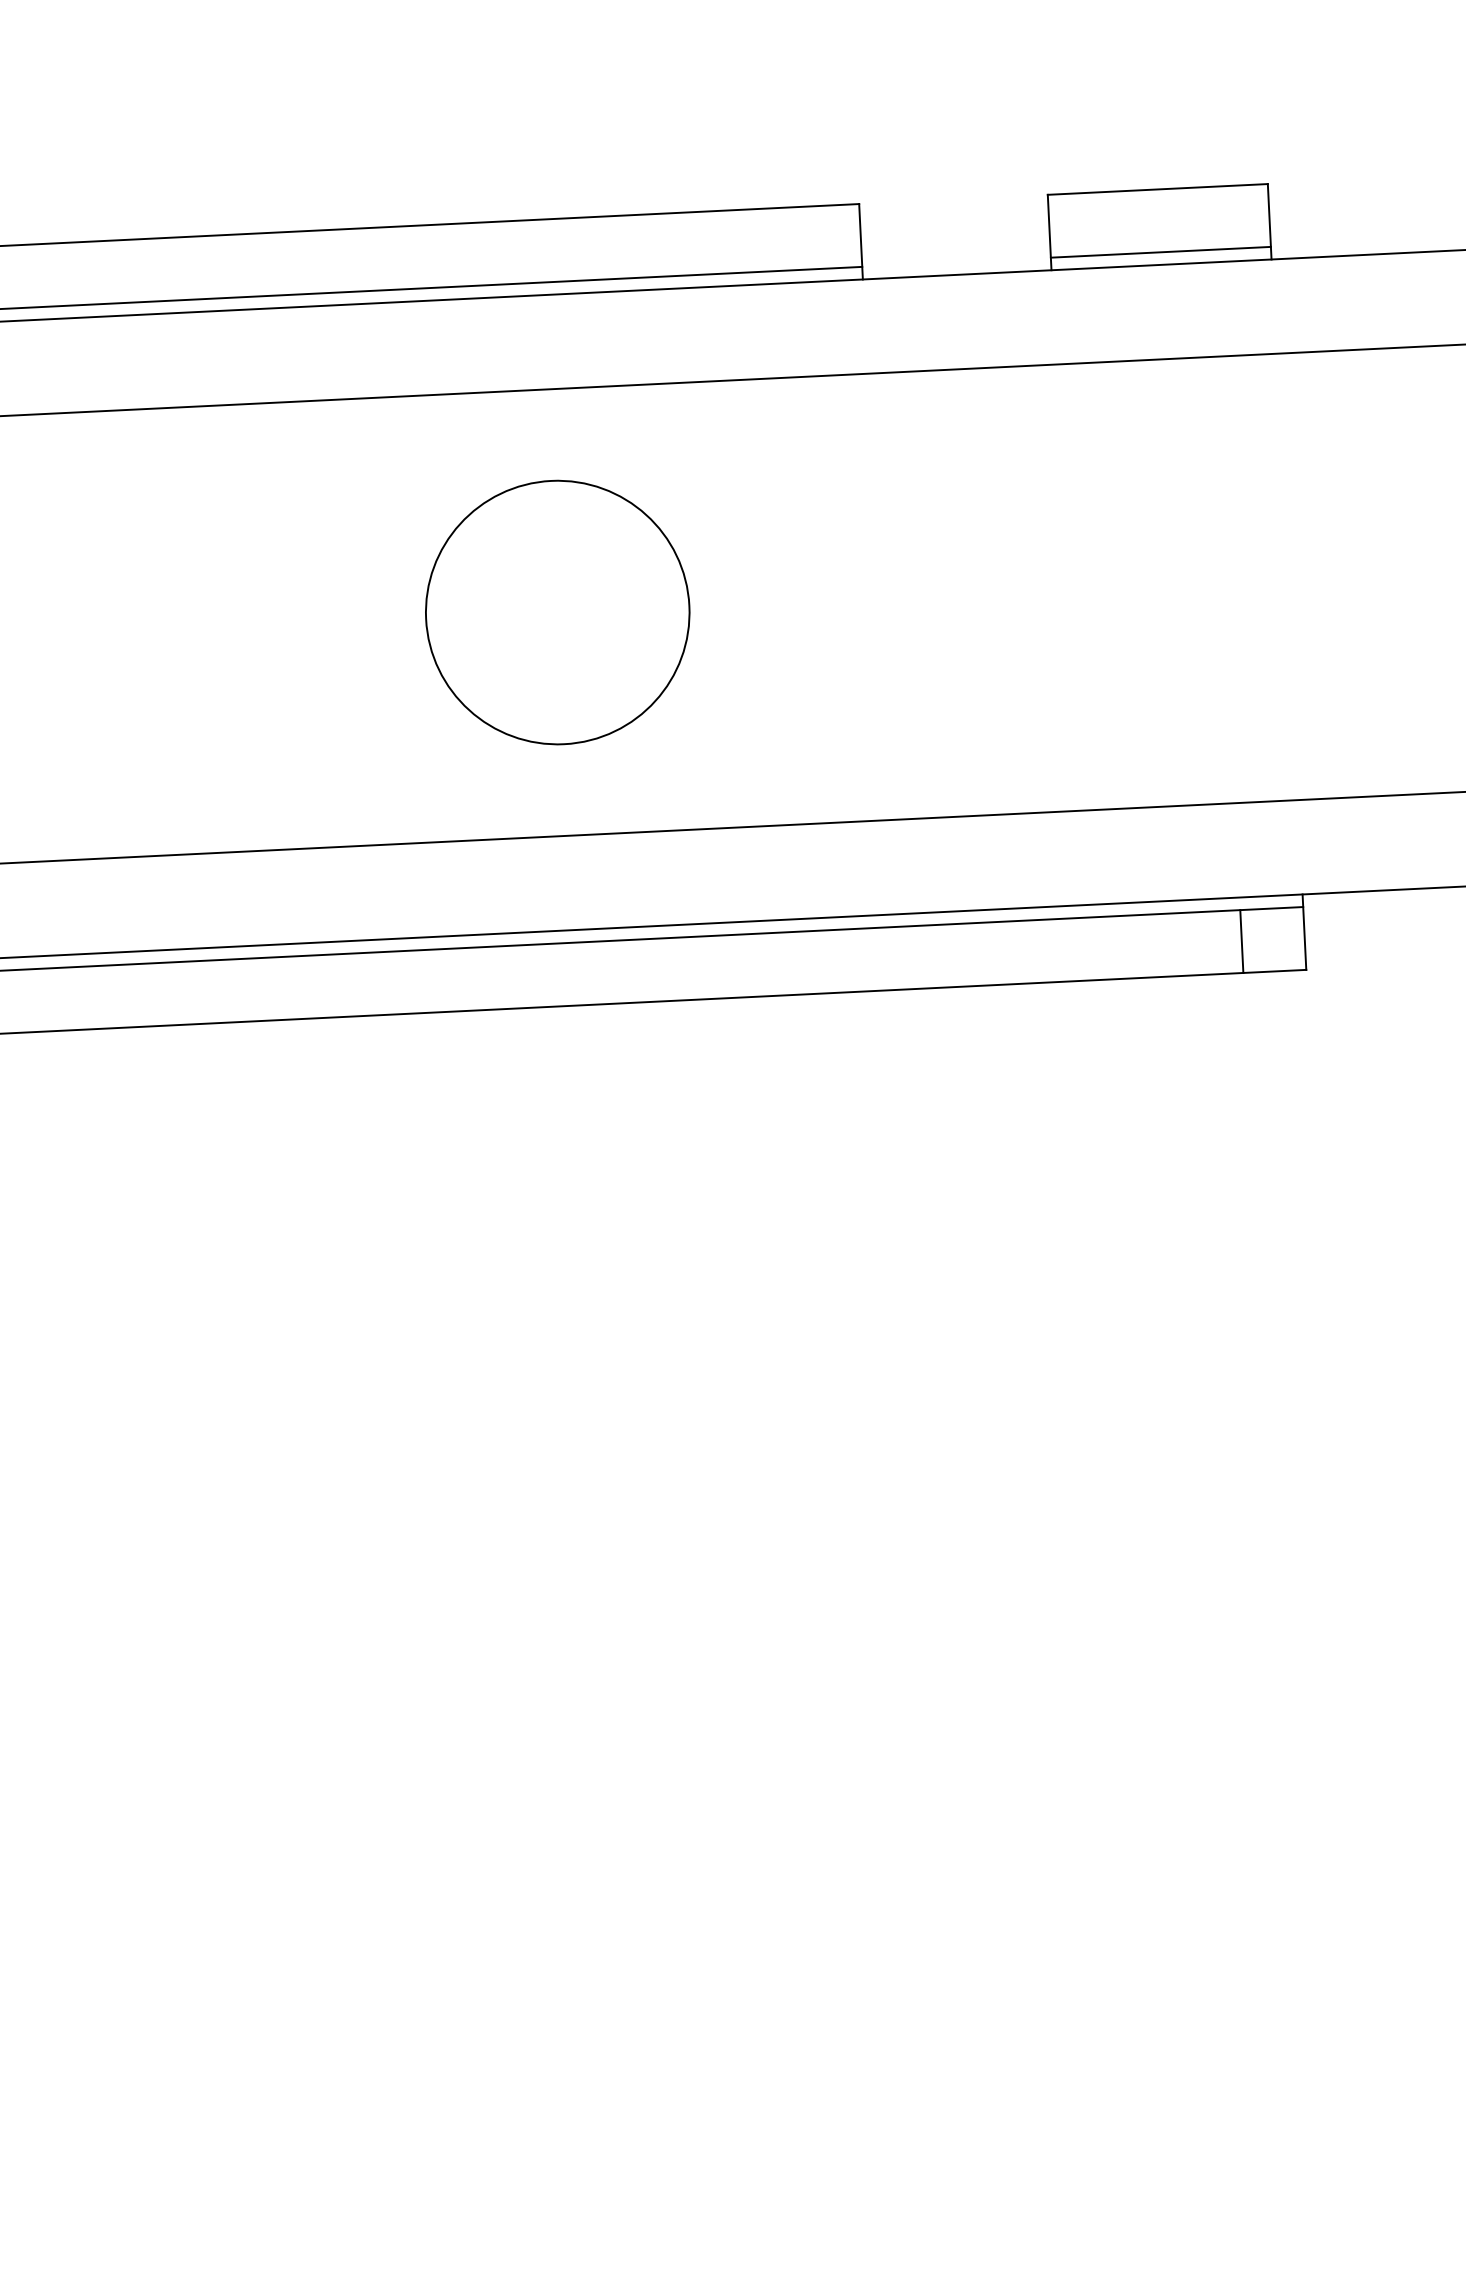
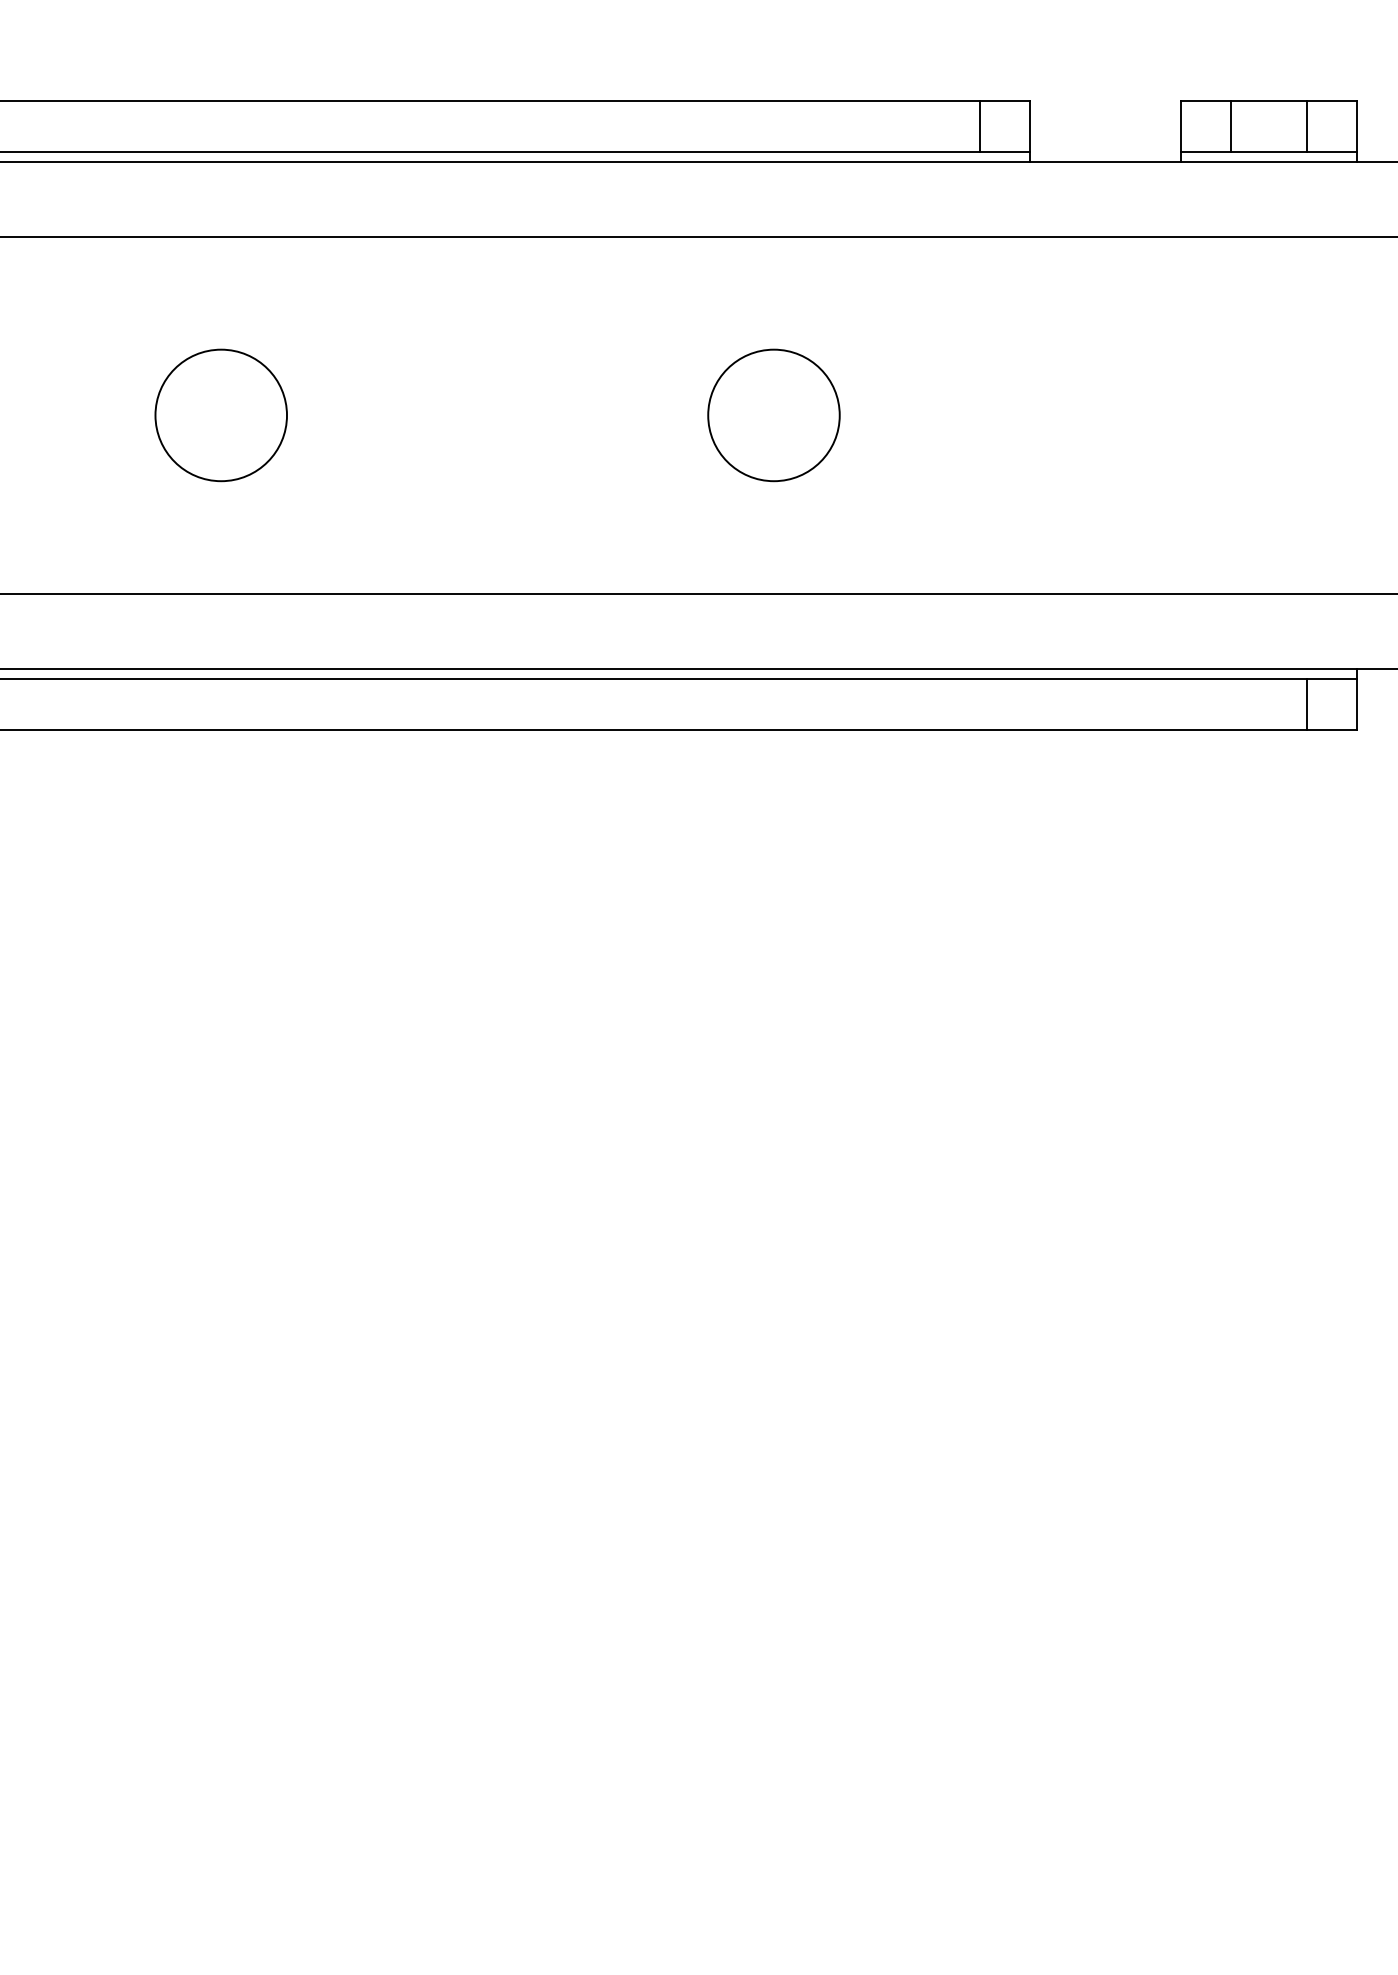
line: (1206, 218) -> (1306, 126), added
line: (1112, 223) -> (1231, 126), added
line: (798, 238) -> (980, 126), added
circle: (557, 612) -> (773, 415), size x0.62

